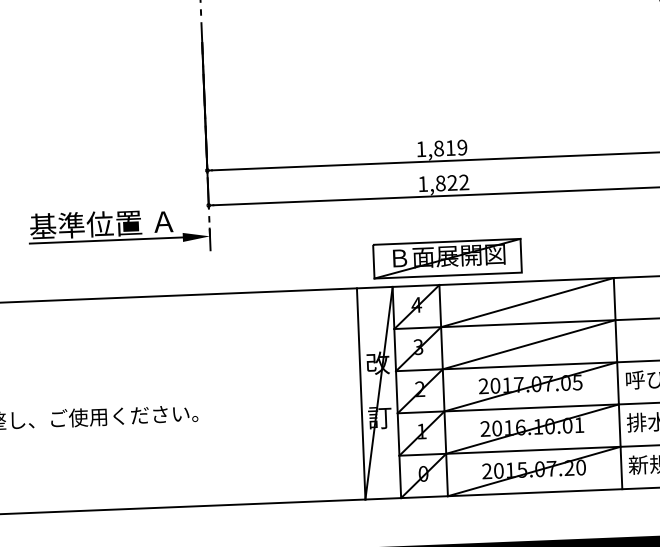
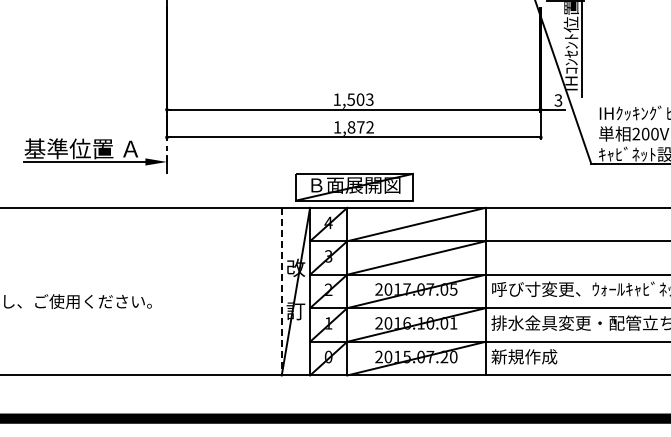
text: (450, 147) -> (360, 99), 1,819 -> 1,503
text: (452, 183) -> (360, 127), 1,822 -> 1,872
line: (360, 393) -> (281, 291), solid -> dashed

